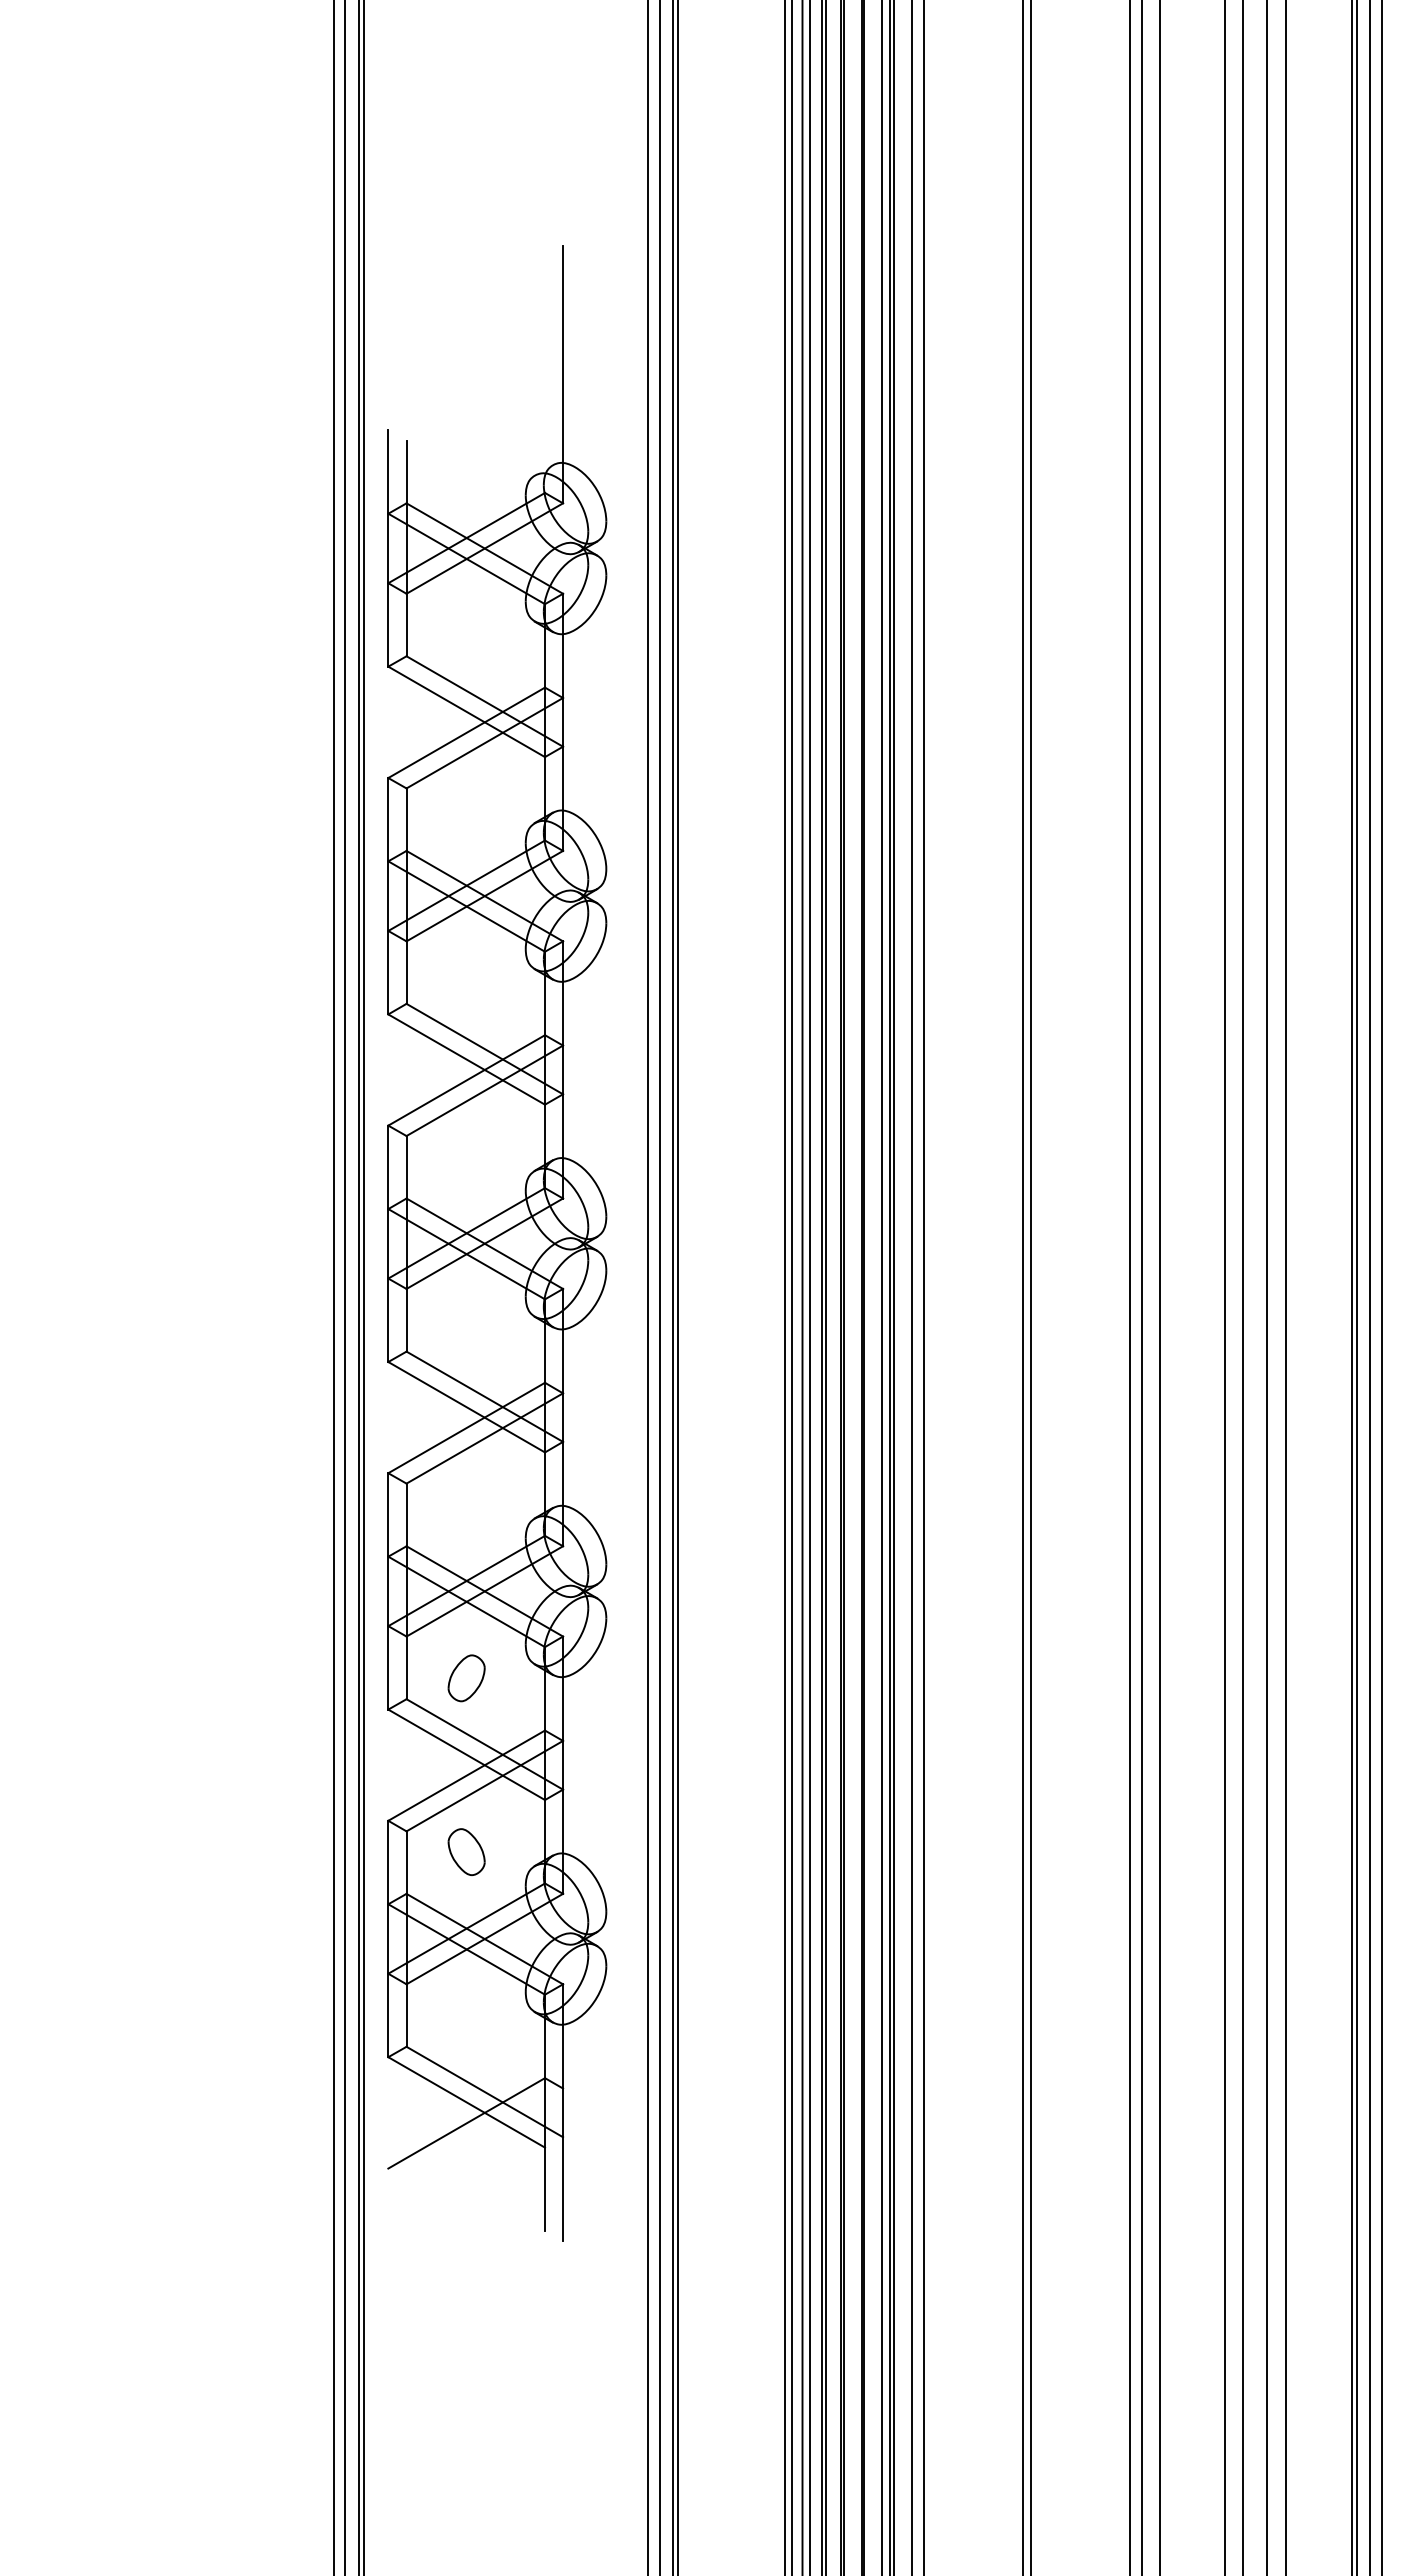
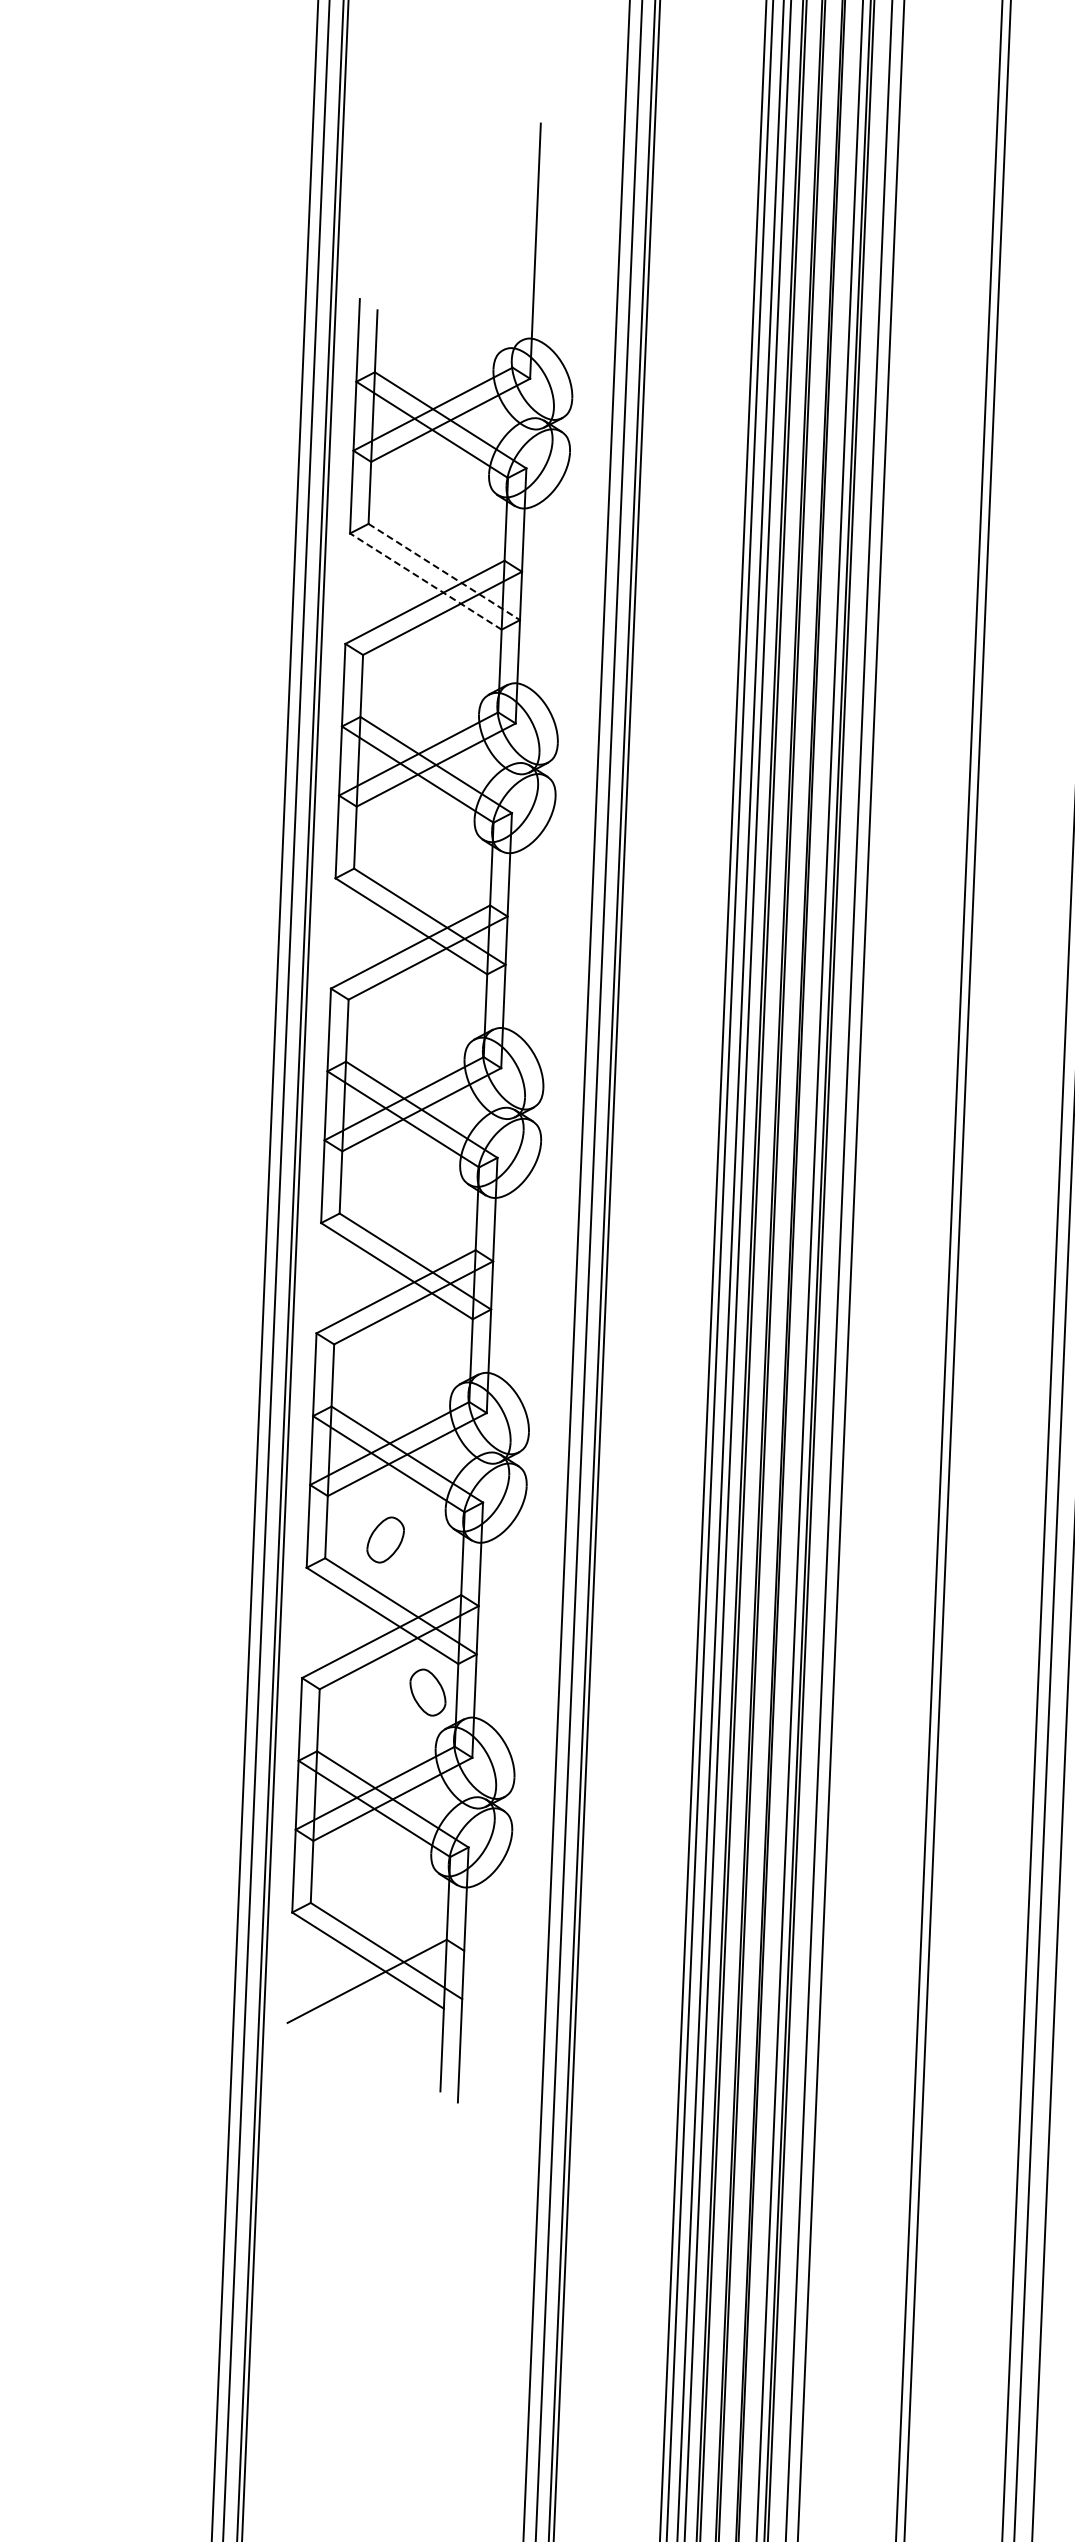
line: (485, 701) -> (444, 572), solid -> dashed
line: (466, 711) -> (425, 581), solid -> dashed
part: (466, 1851) -> (427, 1691), moved

